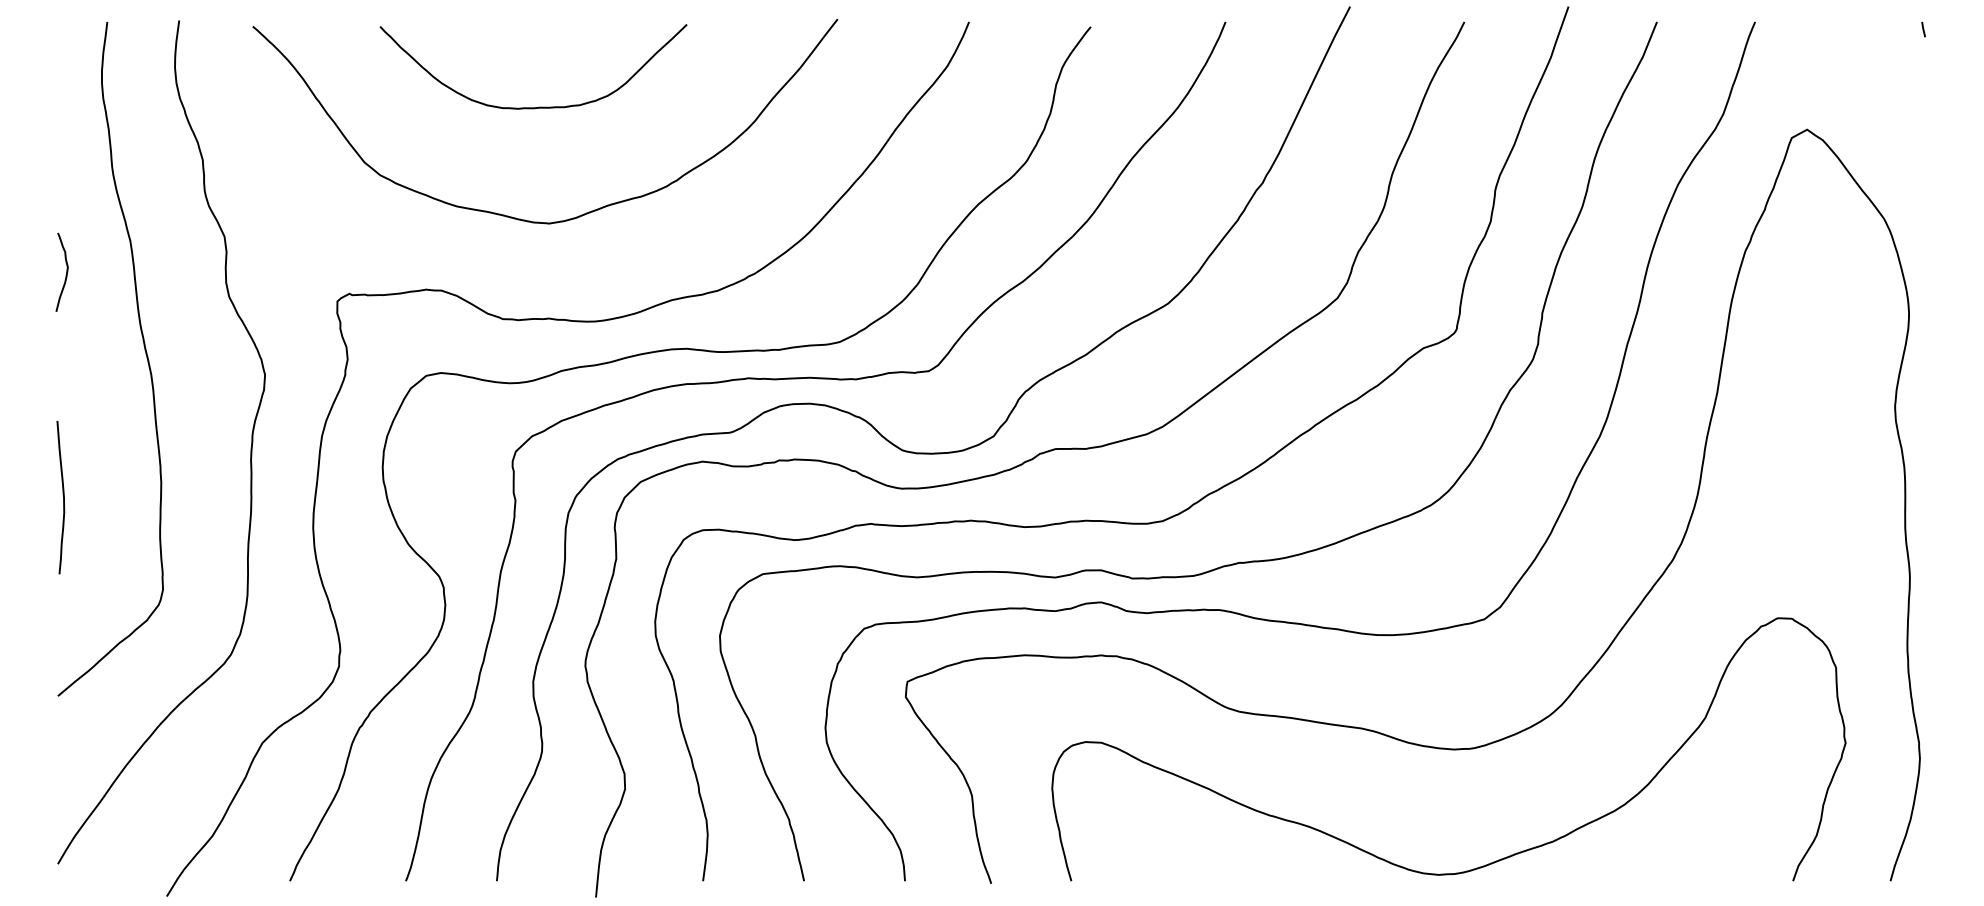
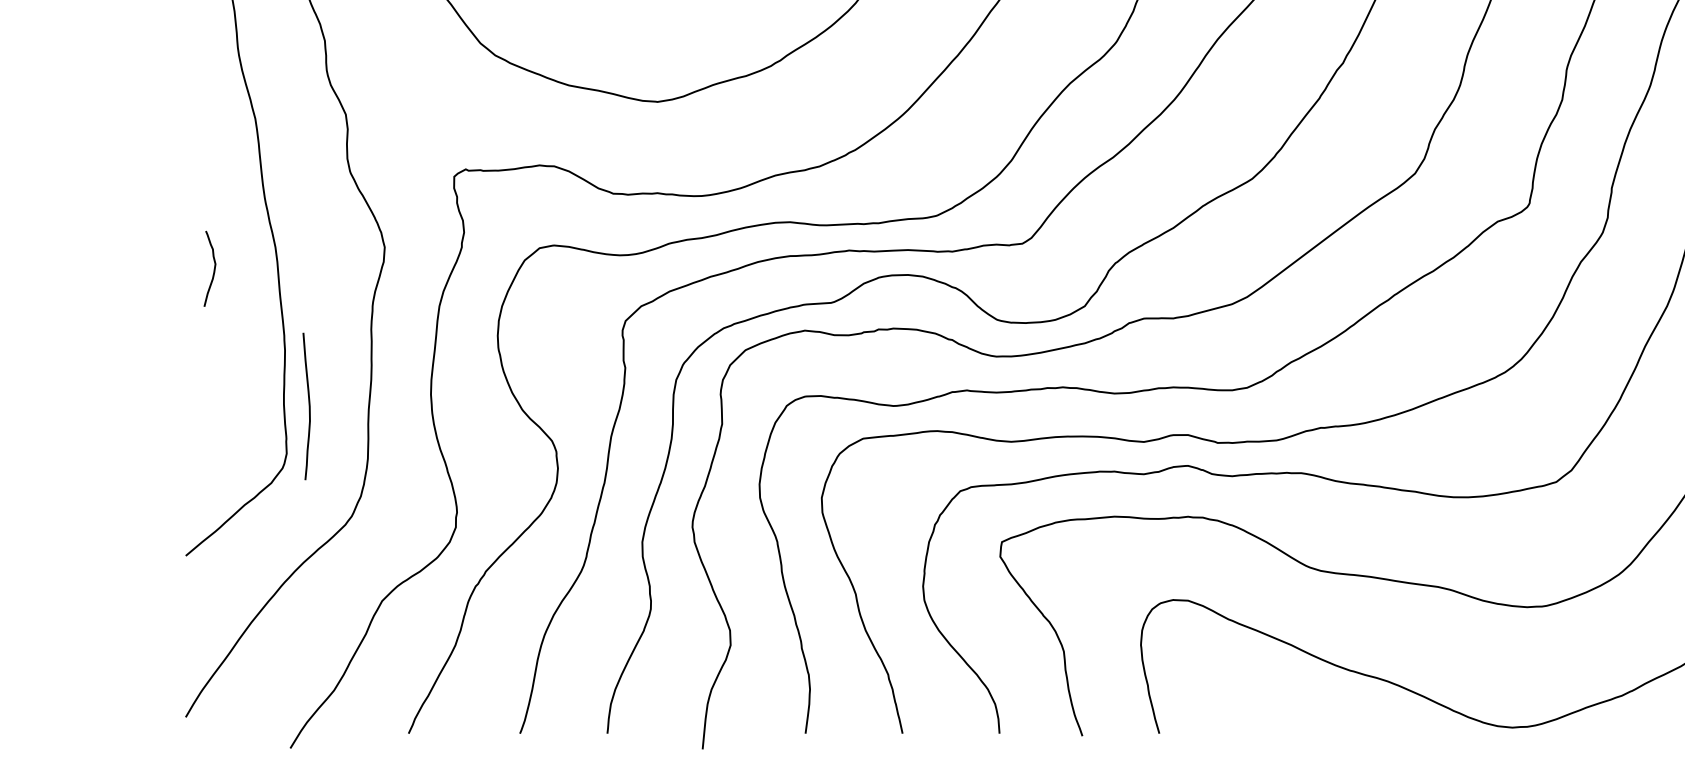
curve: (66, 271) -> (214, 268), moved
curve: (63, 497) -> (309, 406), moved

